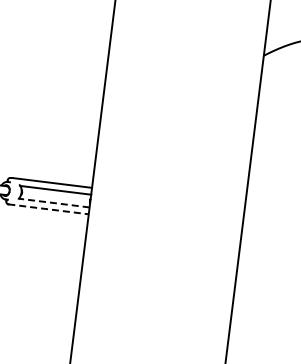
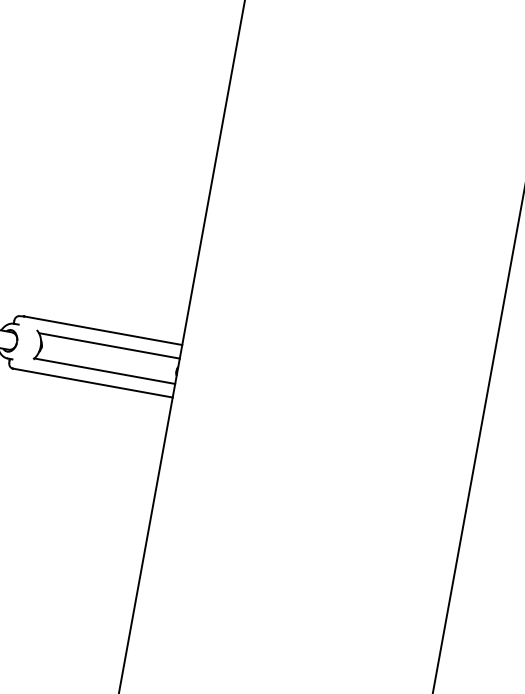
line: (54, 203) -> (105, 372), dashed -> solid
line: (48, 209) -> (92, 383), dashed -> solid

